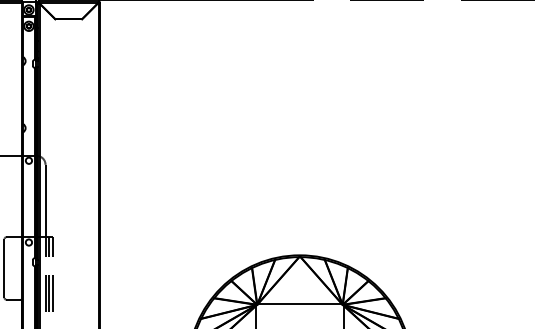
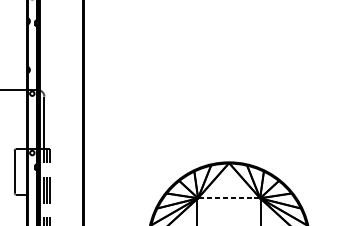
line: (300, 304) -> (229, 198), solid -> dashed

